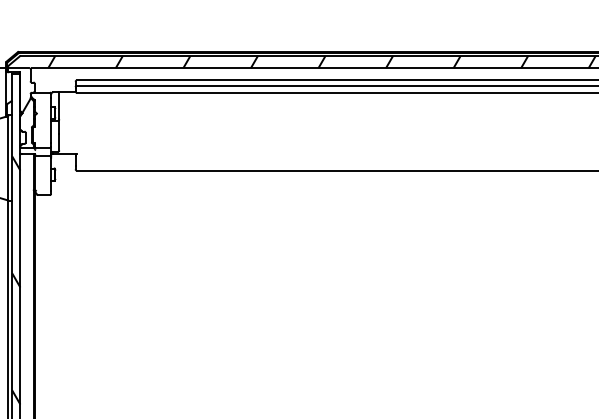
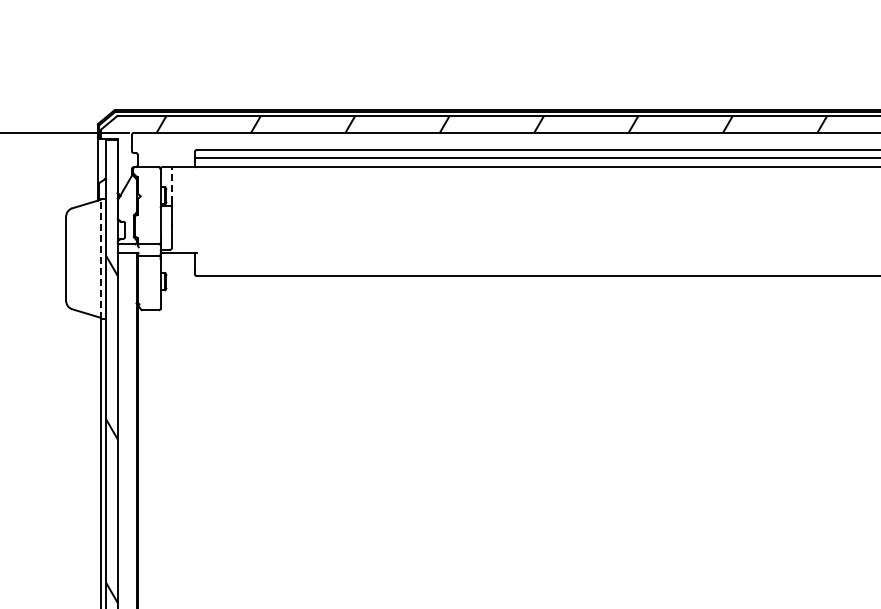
line: (59, 105) -> (172, 184), solid -> dashed
line: (8, 158) -> (100, 258), solid -> dashed

